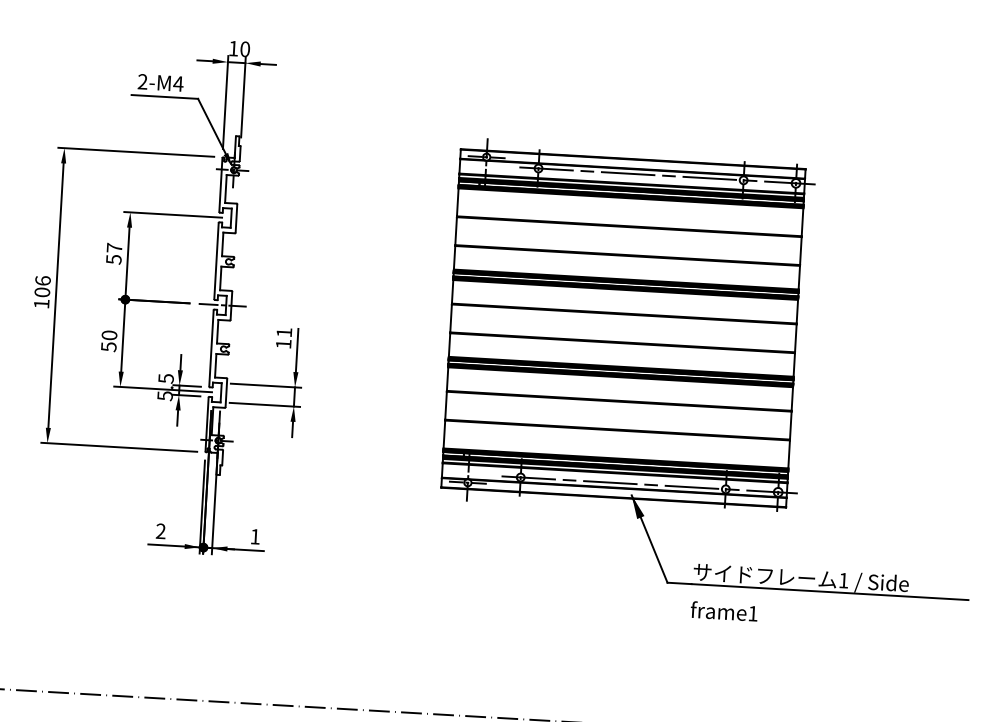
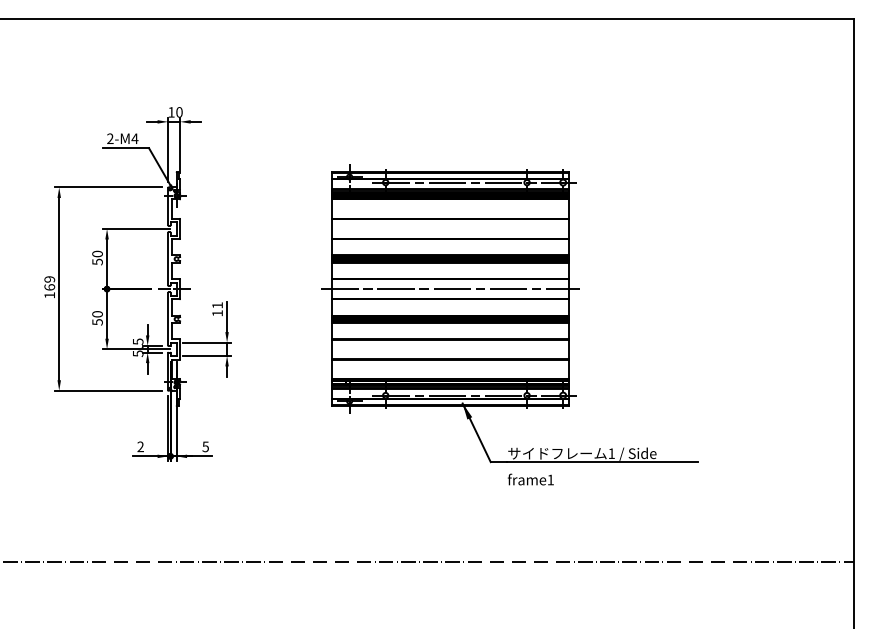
text: (114, 247) -> (97, 253), 57 -> 50
text: (42, 286) -> (49, 283), 106 -> 169
line: (623, 328) -> (450, 289), added
text: (255, 536) -> (205, 446), 1 -> 5

